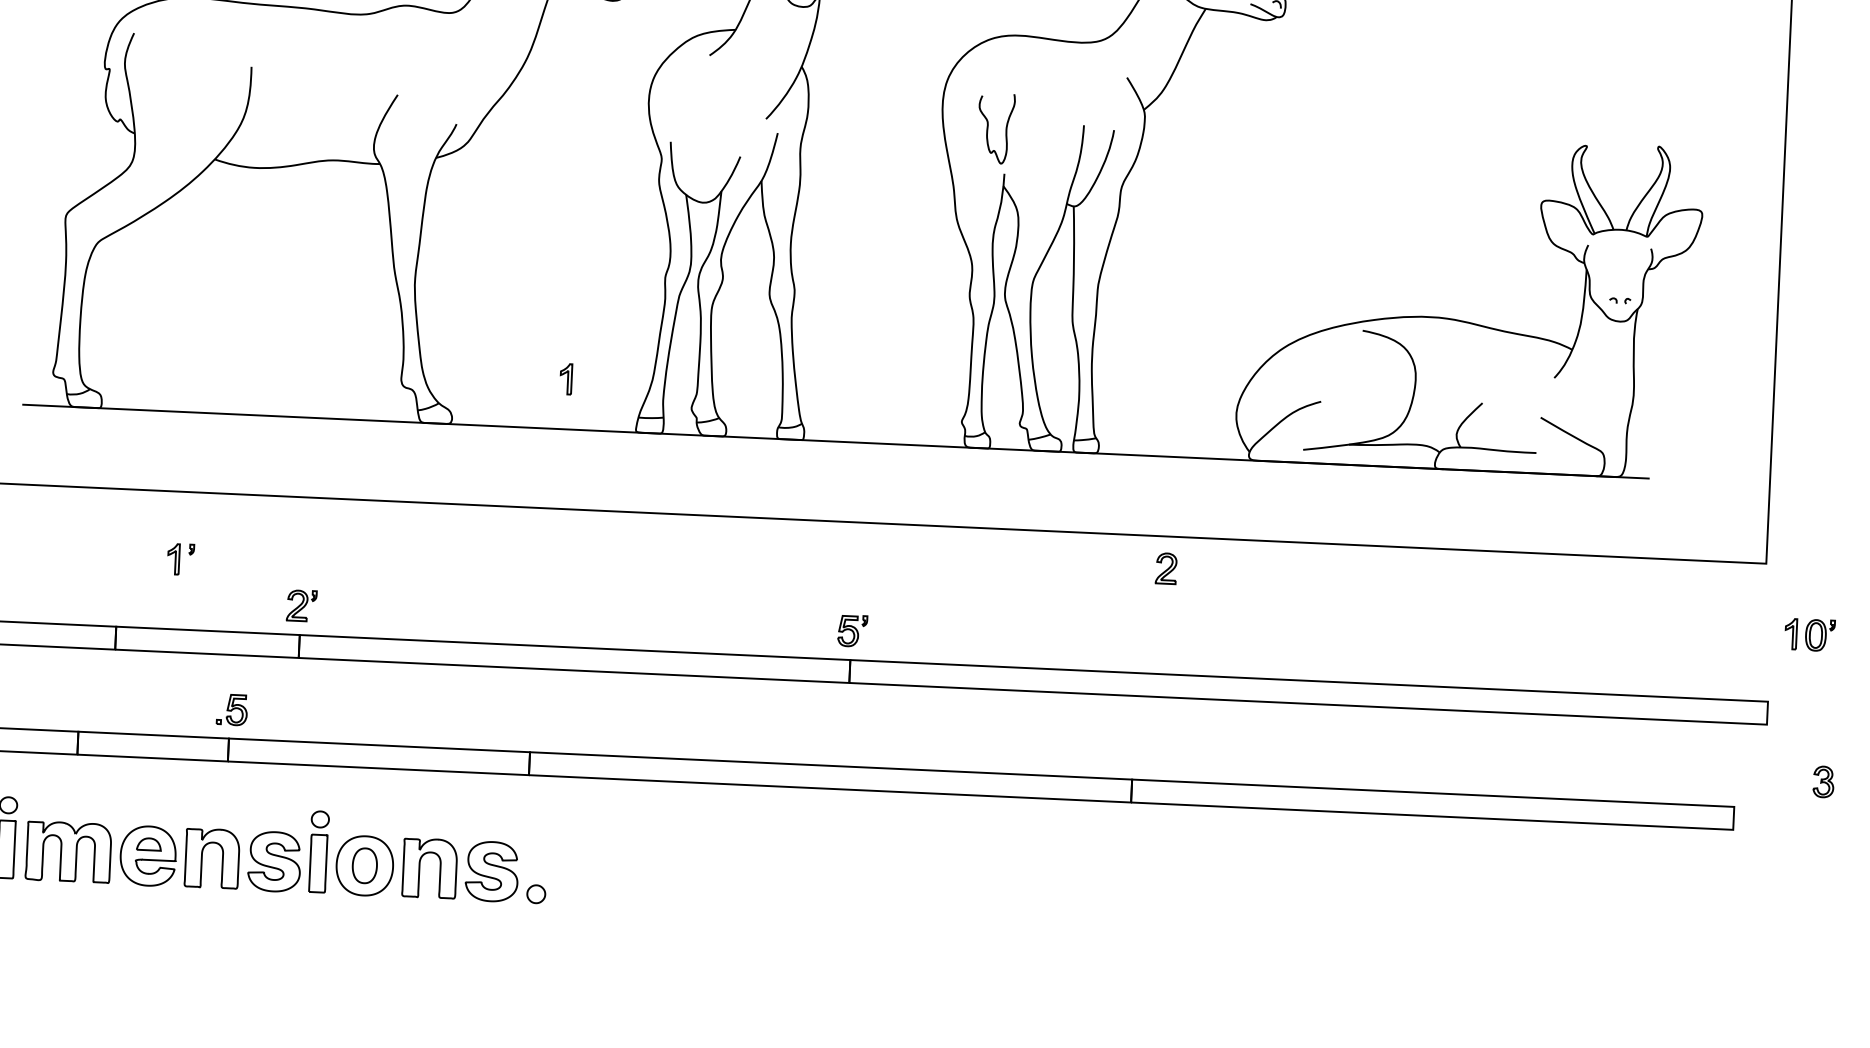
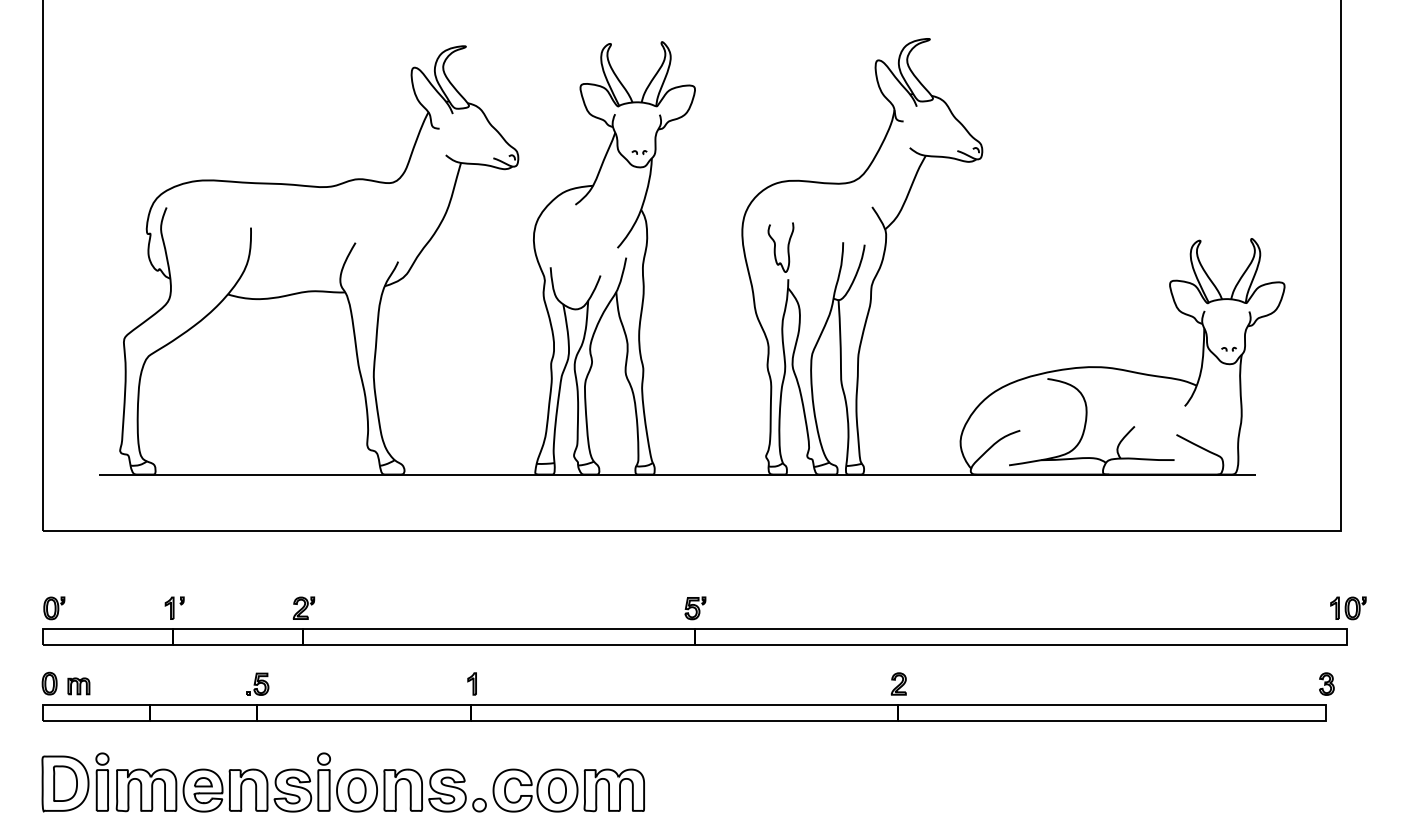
part: (565, 378) -> (471, 683), moved
part: (180, 558) -> (174, 607), moved
part: (1165, 567) -> (898, 683), moved
part: (1810, 635) -> (1348, 608), moved
part: (1823, 781) -> (1326, 683), moved
part: (662, 879) -> (568, 790), added

